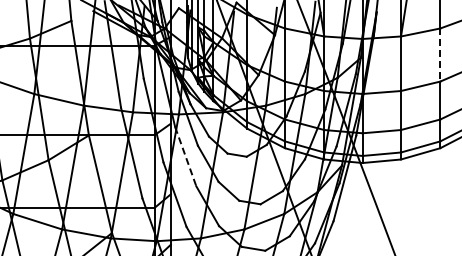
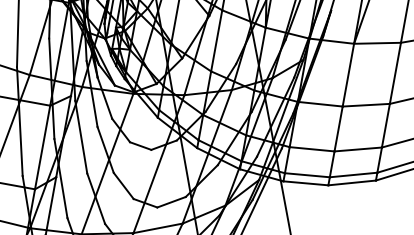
line: (440, 55) -> (395, 73), dashed -> solid
line: (185, 157) -> (80, 137), dashed -> solid

